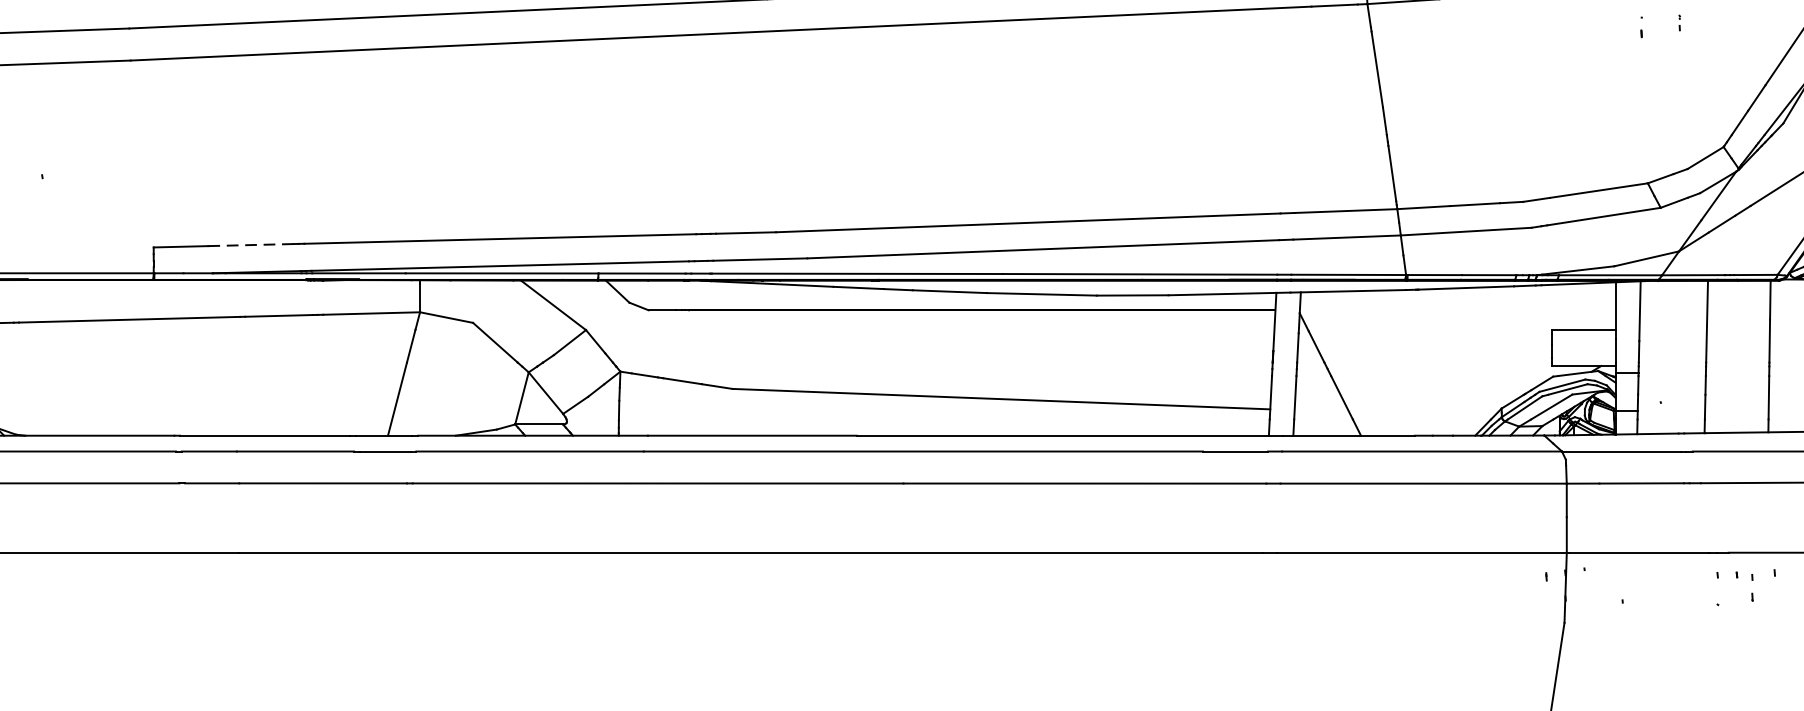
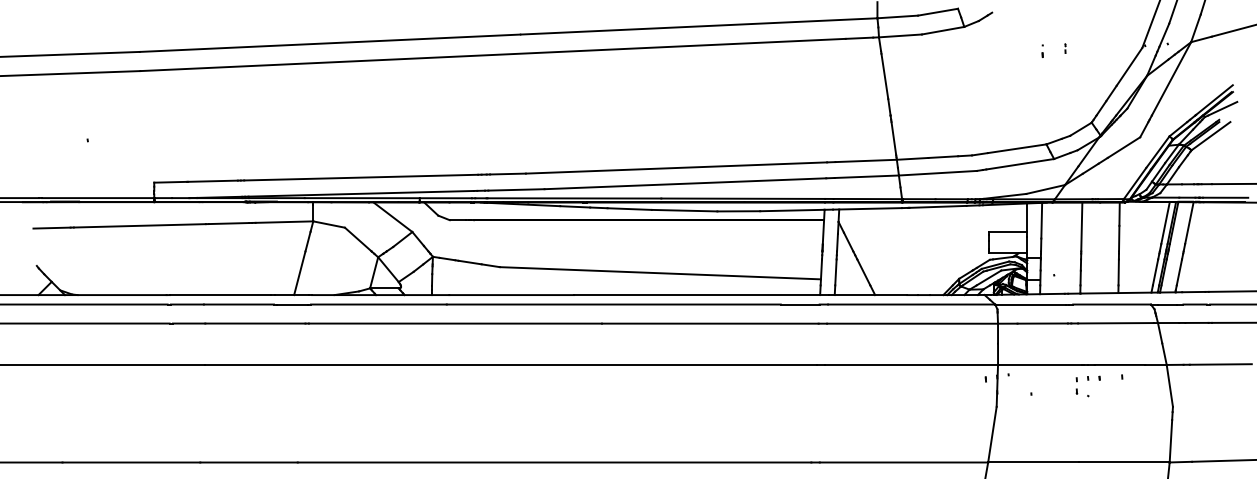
line: (252, 245) -> (213, 181), dashed -> solid
part: (1751, 587) -> (1076, 385), moved

